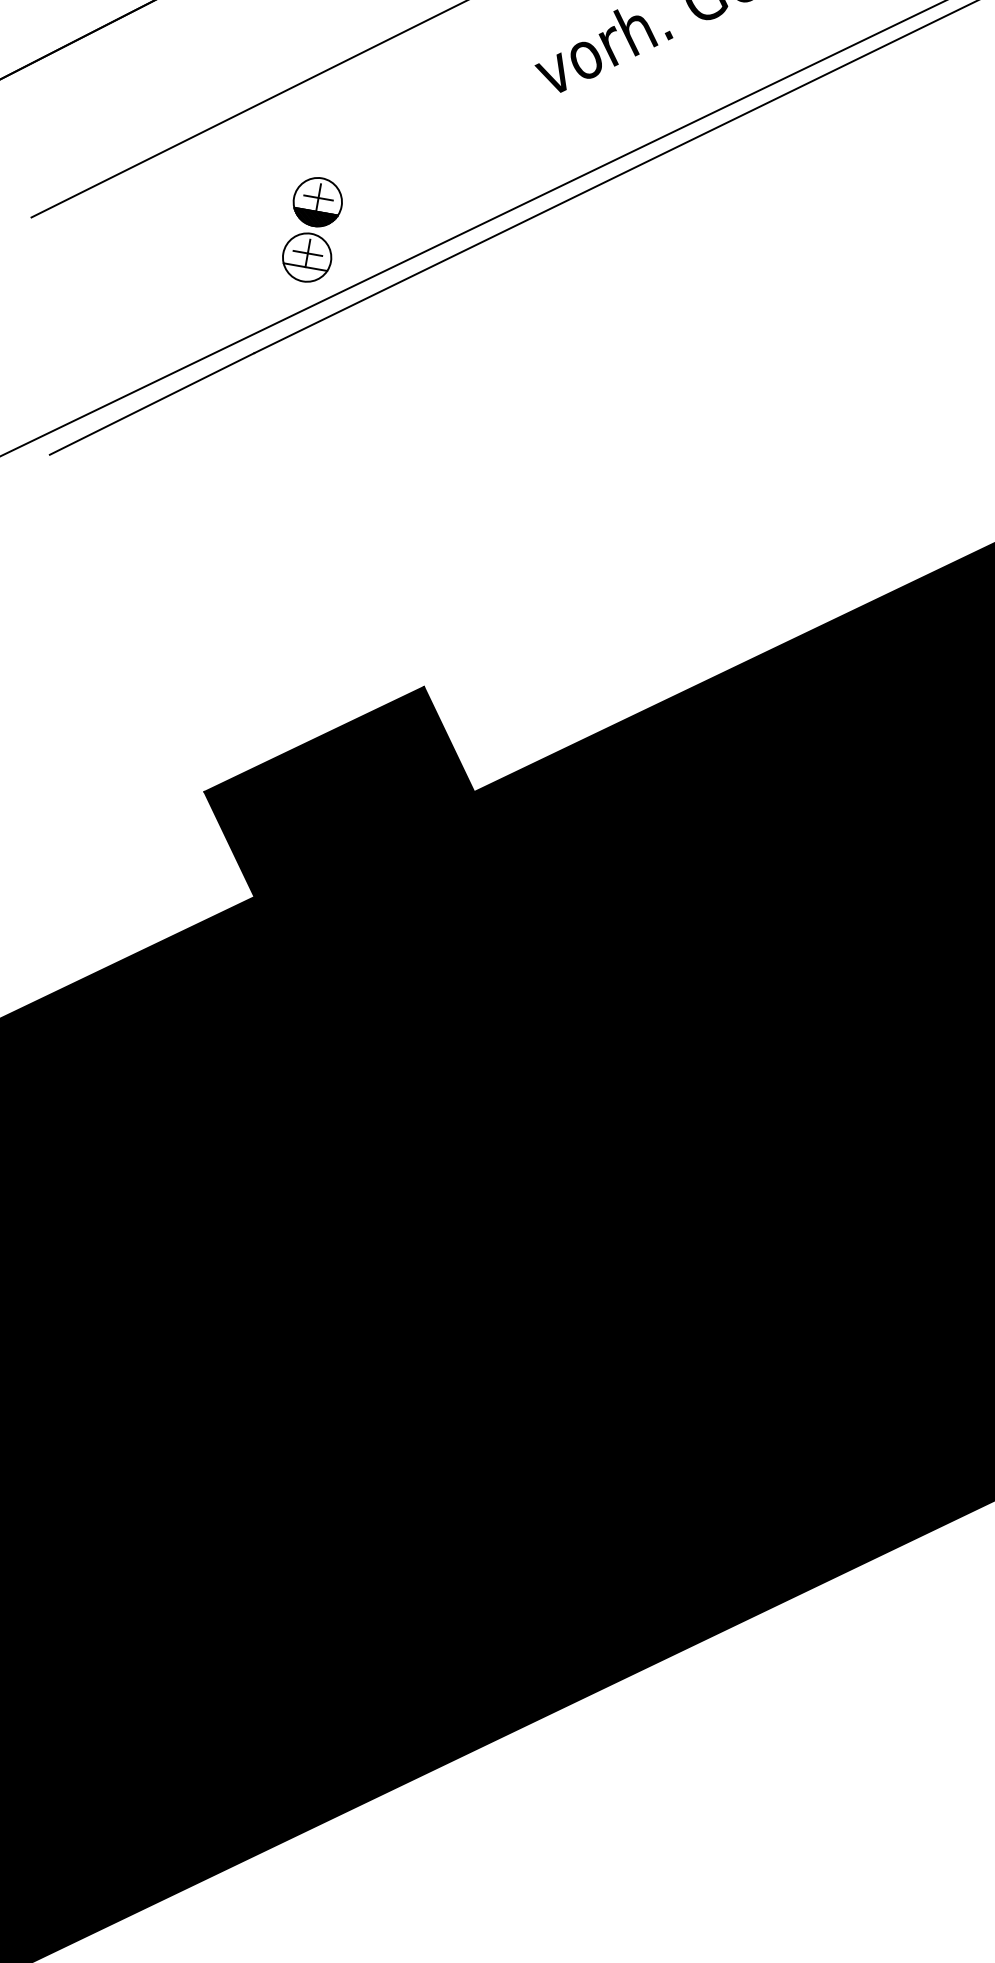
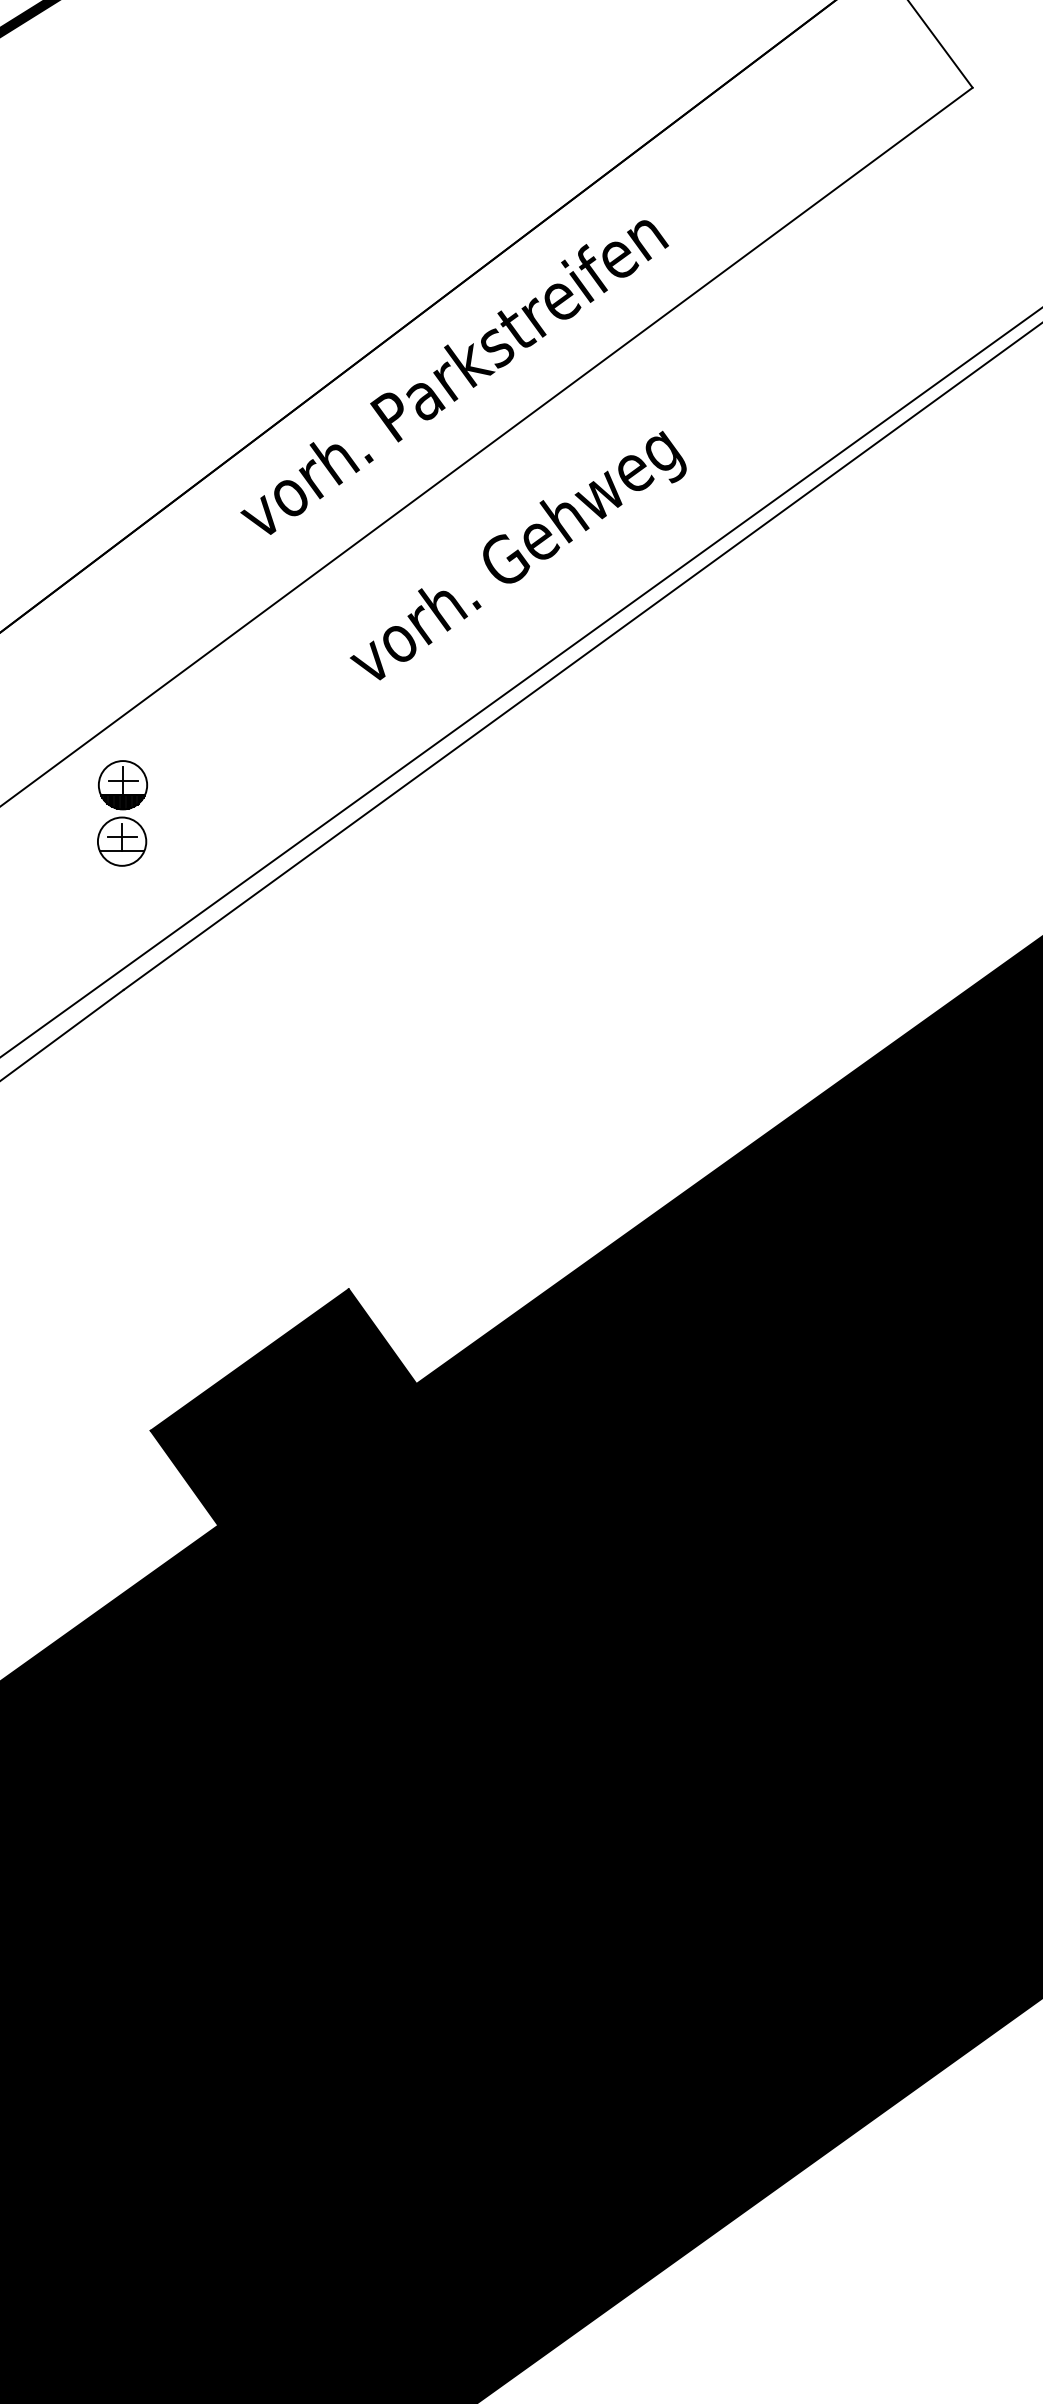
part: (312, 229) -> (122, 813), moved

